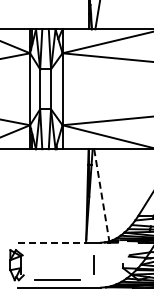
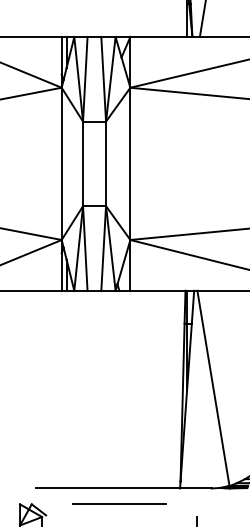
line: (101, 195) -> (212, 388), dashed -> solid
line: (52, 242) -> (109, 488), dashed -> solid
line: (57, 250) -> (119, 505), added

